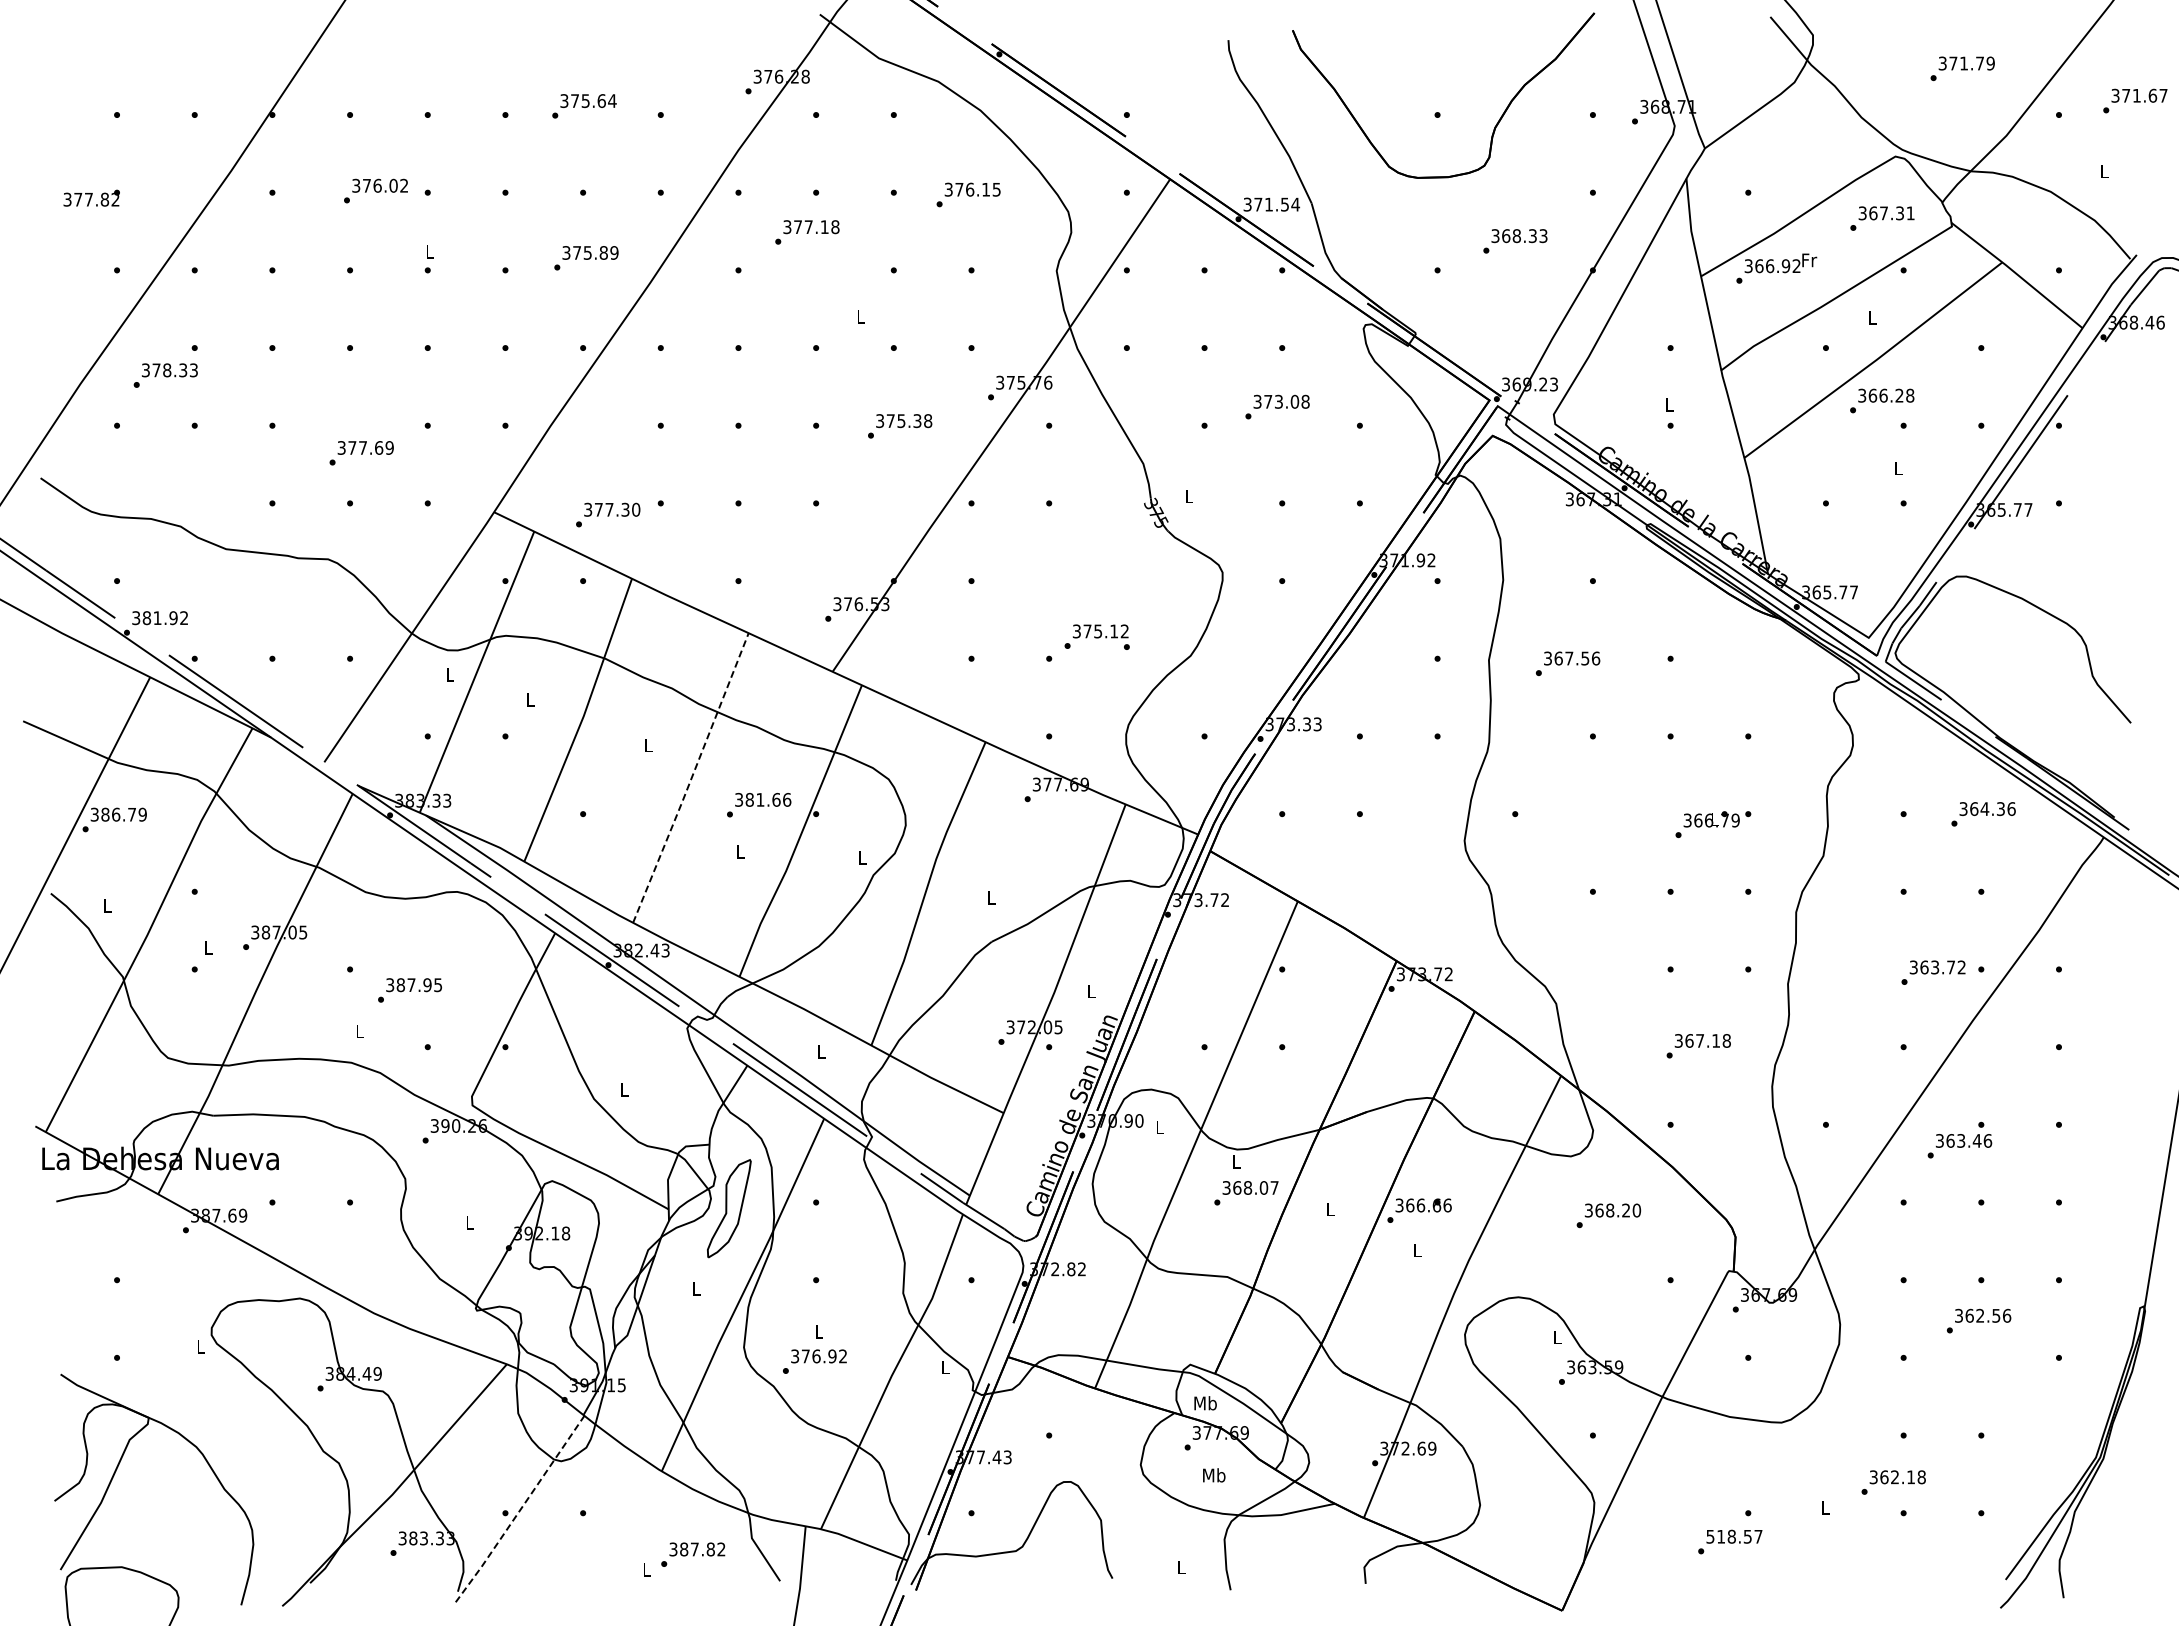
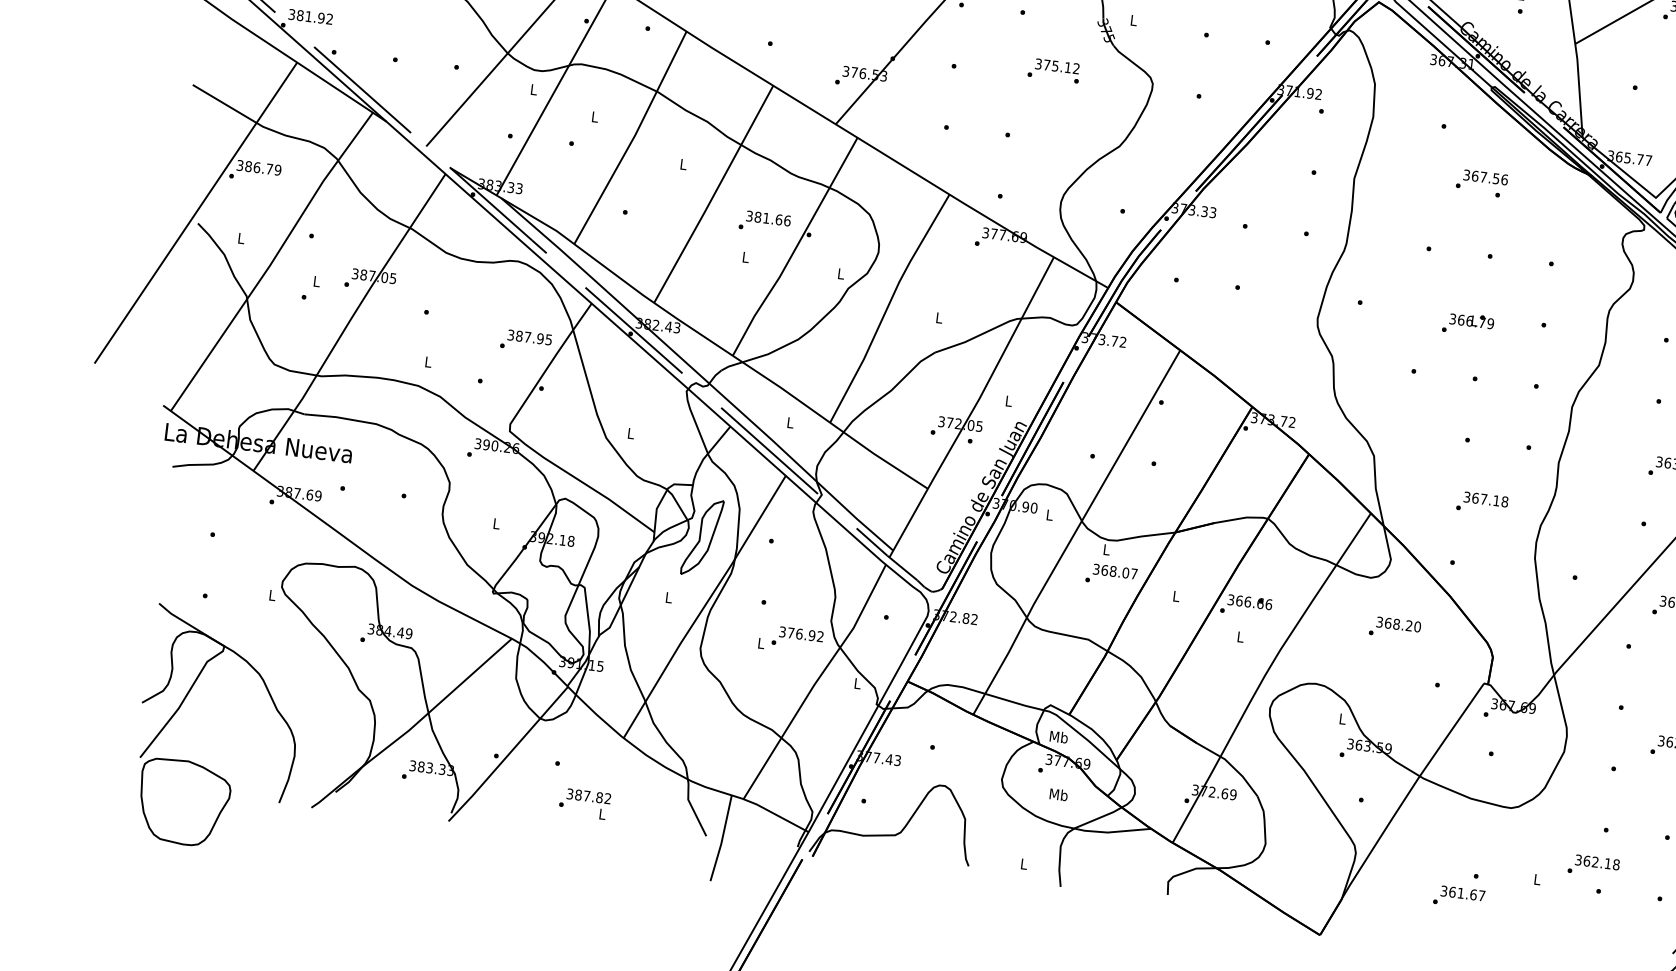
text: (1096, 636) -> (1053, 70), moved
text: (1568, 663) -> (1482, 181), moved
line: (691, 779) -> (714, 195), dashed -> solid
text: (1707, 824) -> (1468, 324), moved
text: (409, 990) -> (525, 341), moved
text: (814, 1361) -> (797, 637), moved
line: (520, 1509) -> (508, 754), dashed -> solid
text: (1729, 1536) -> (1459, 892), 518.57 -> 361.67
text: (693, 1554) -> (585, 799), moved

